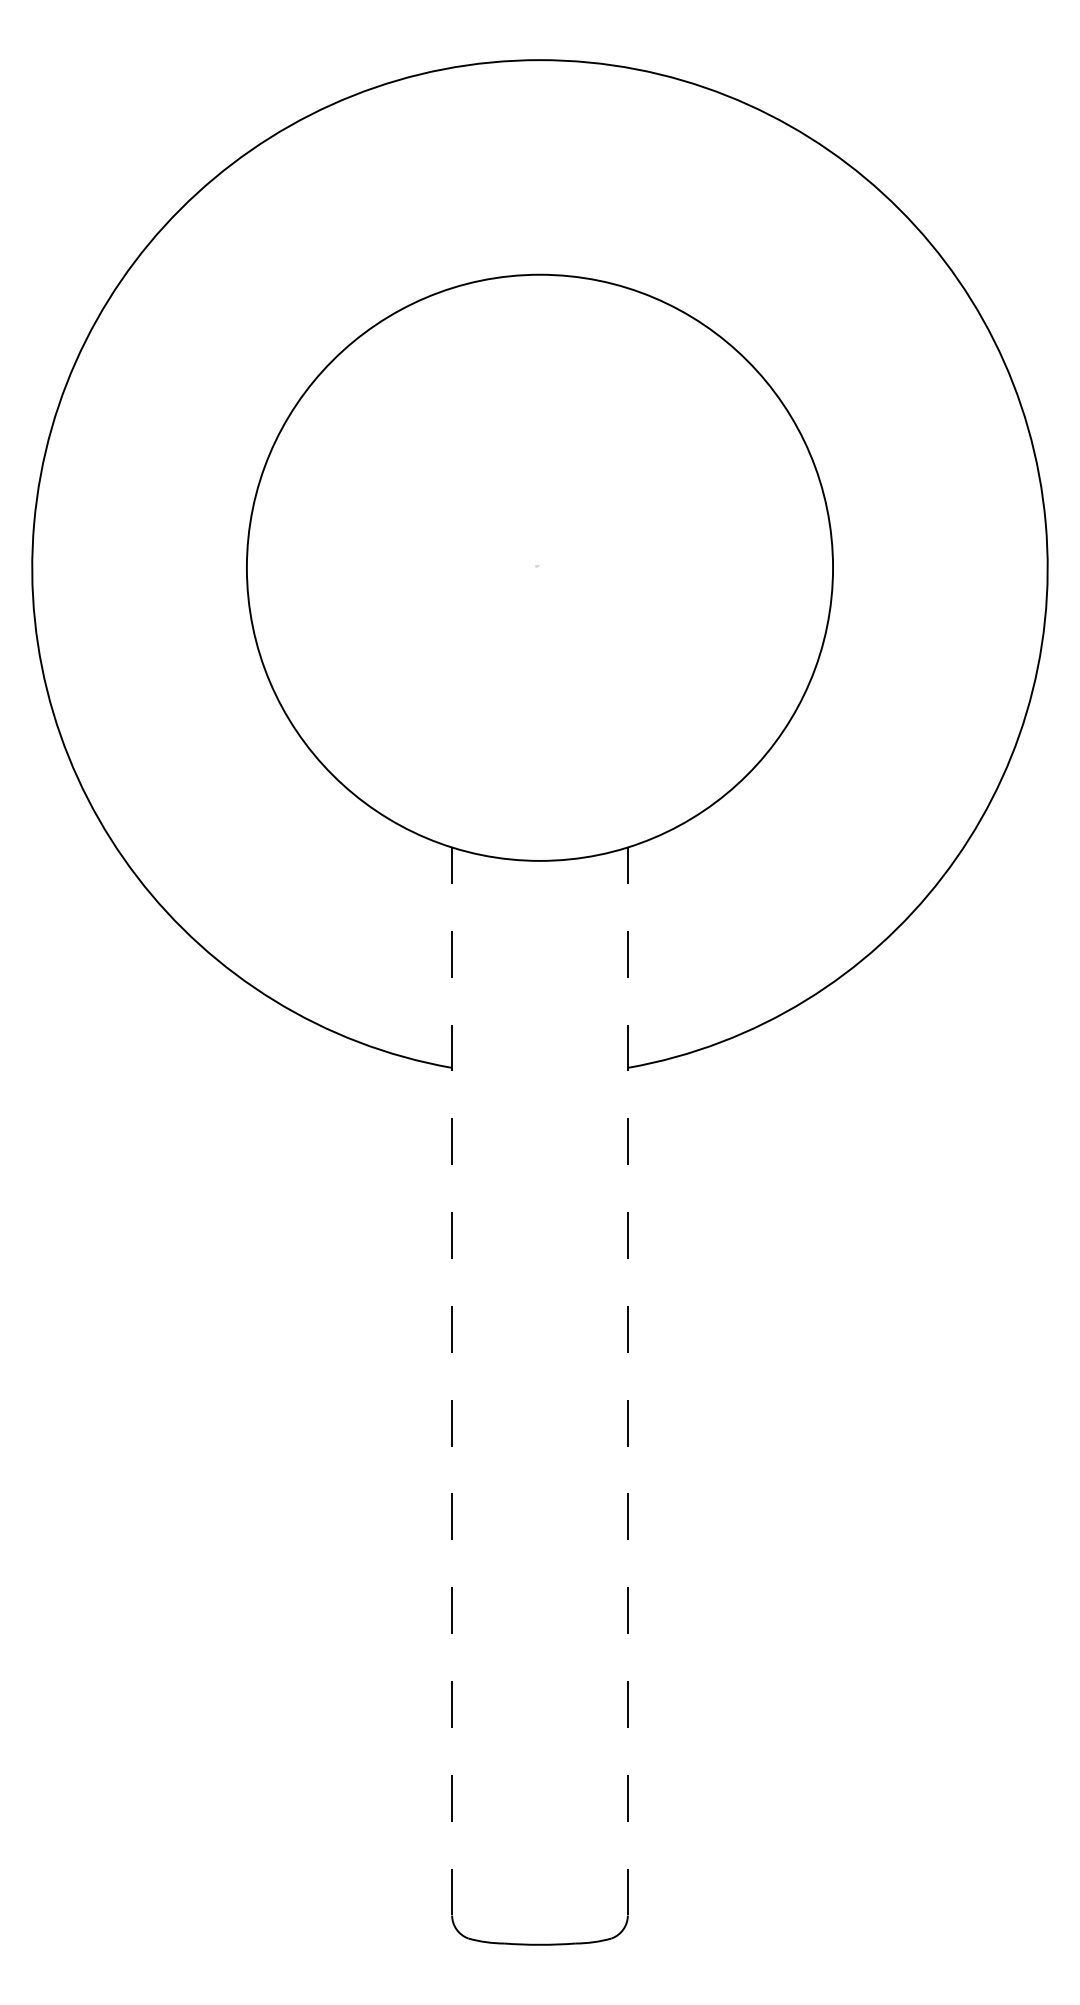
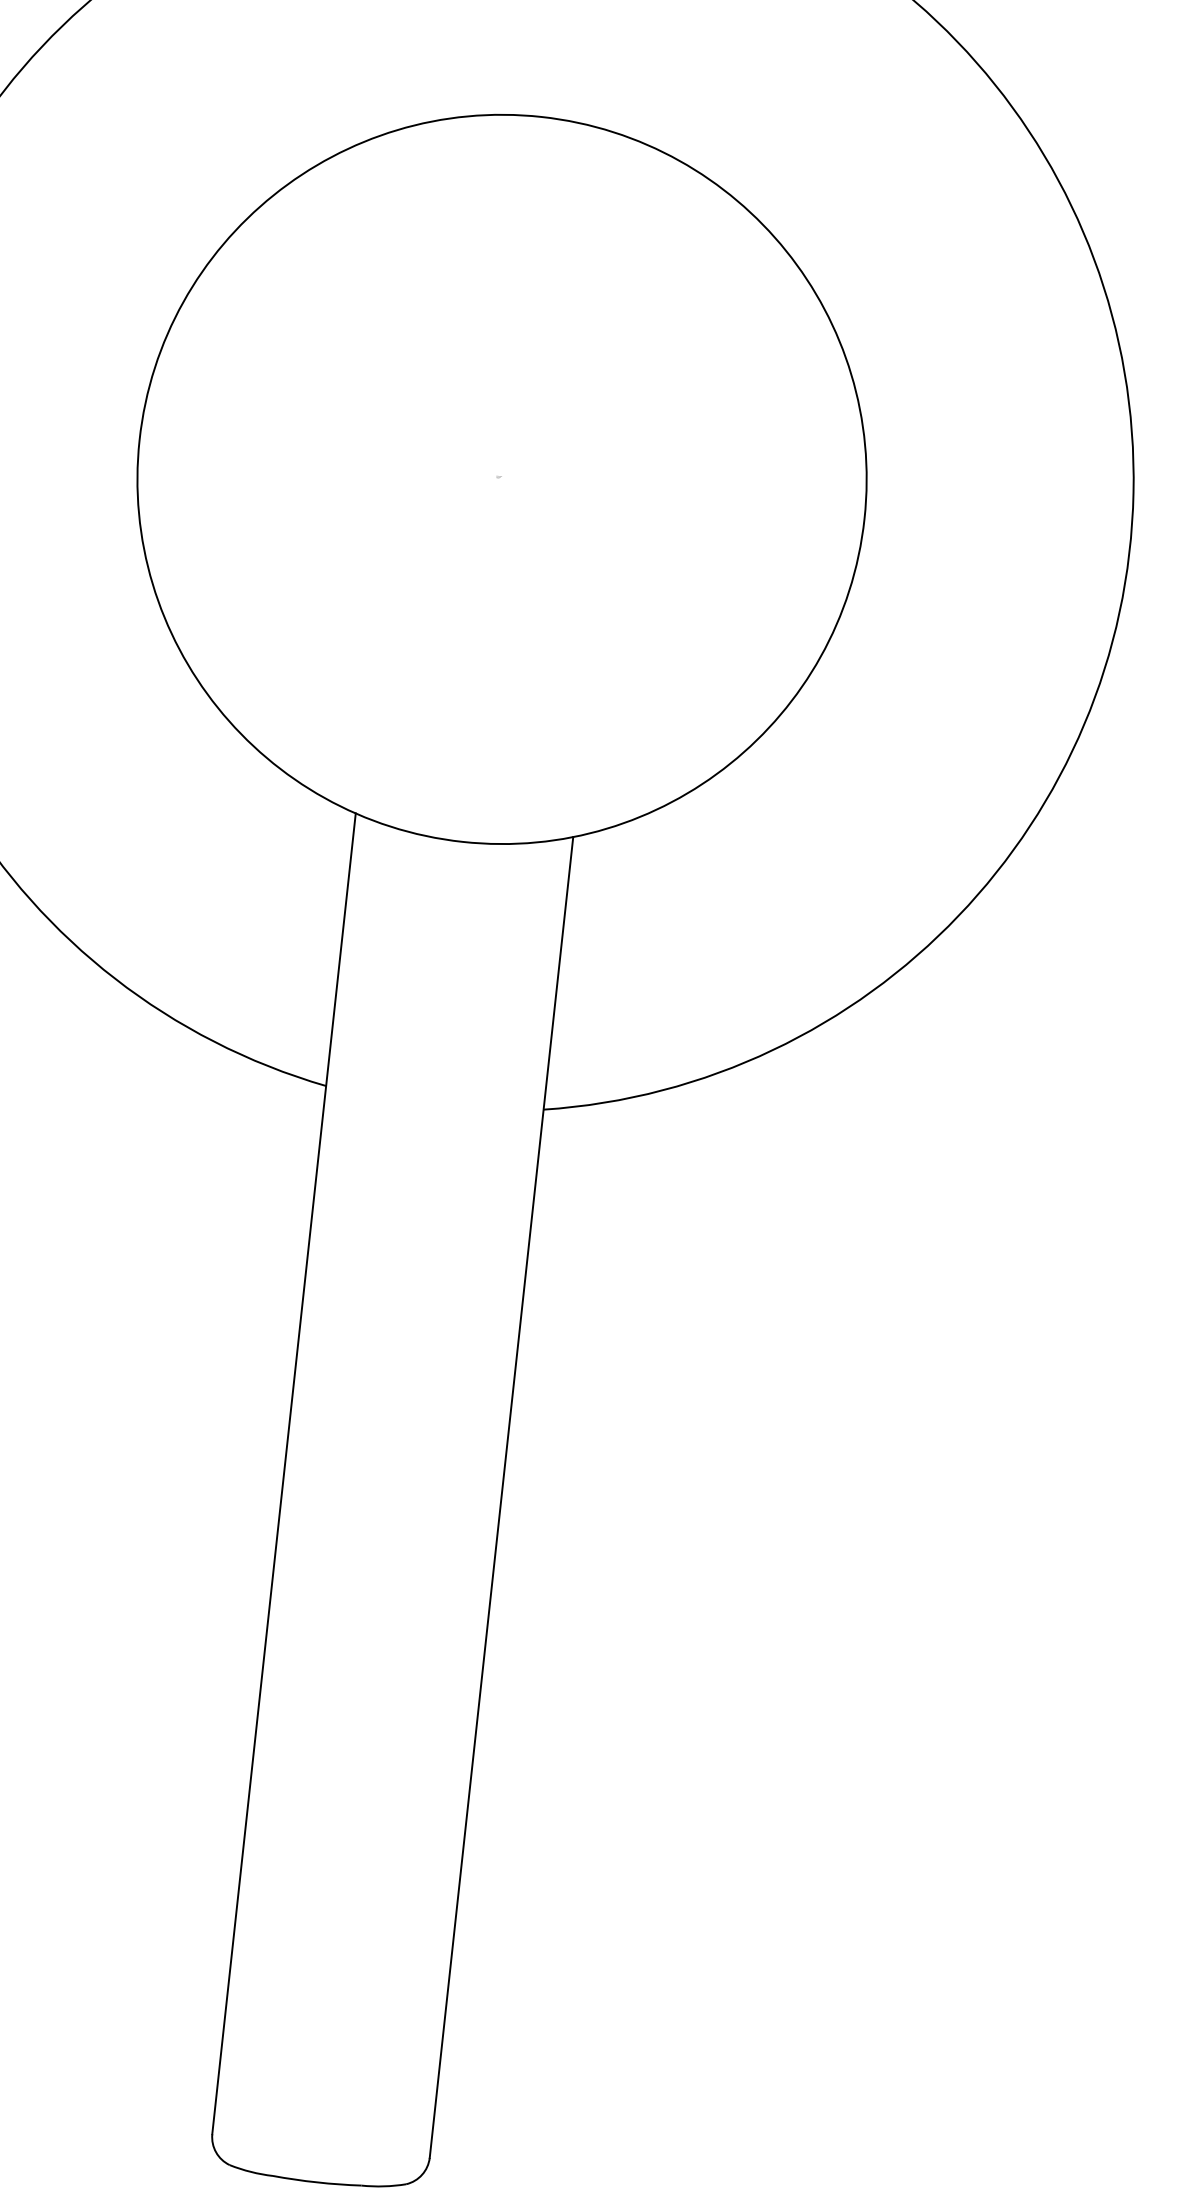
line: (452, 1380) -> (284, 1472), dashed -> solid
line: (627, 1380) -> (501, 1496), dashed -> solid

